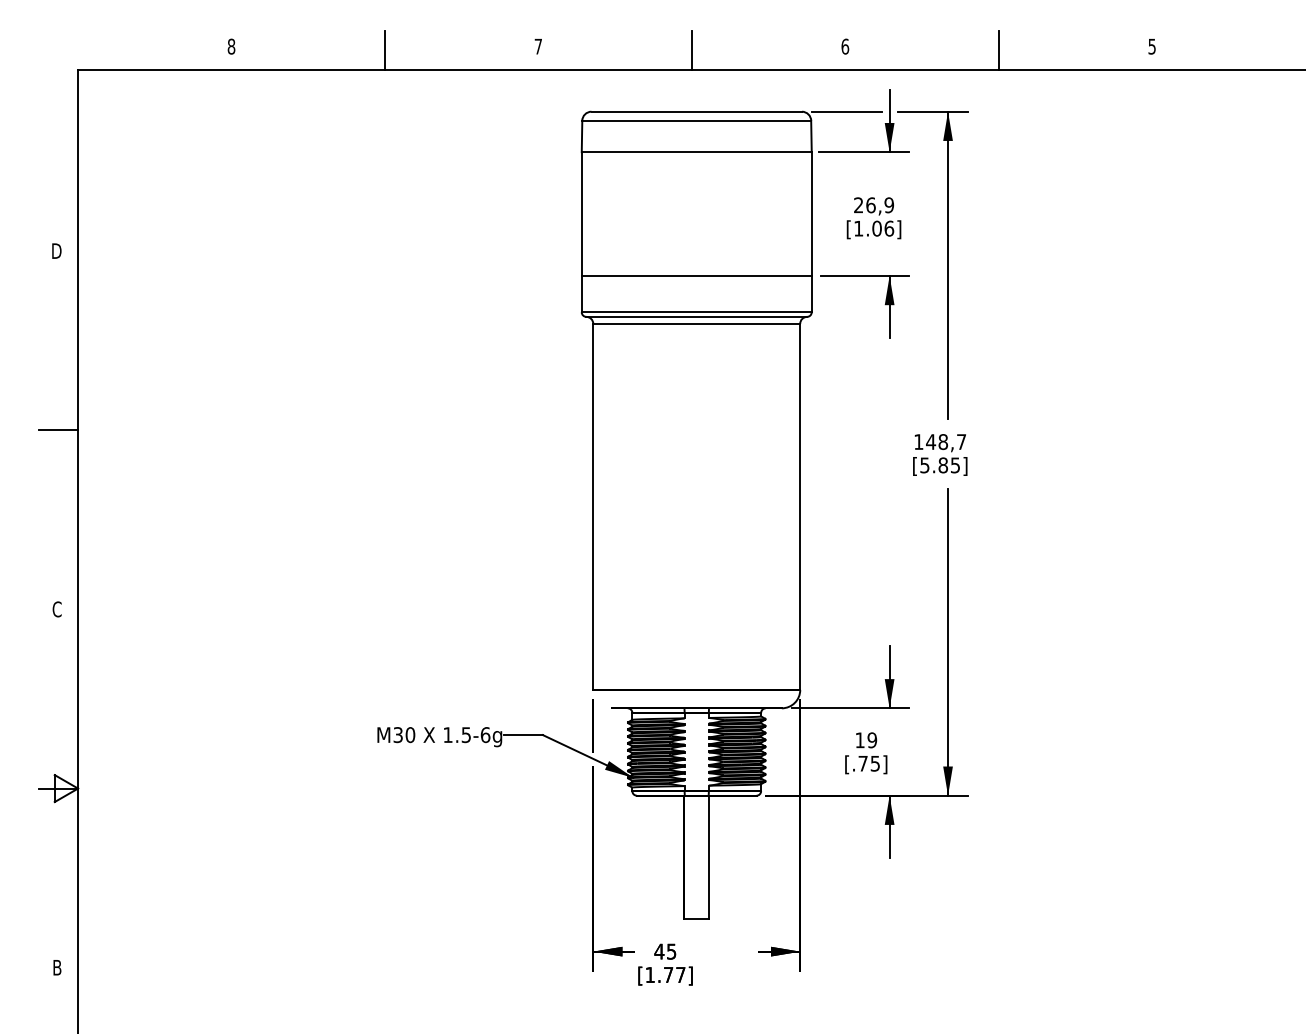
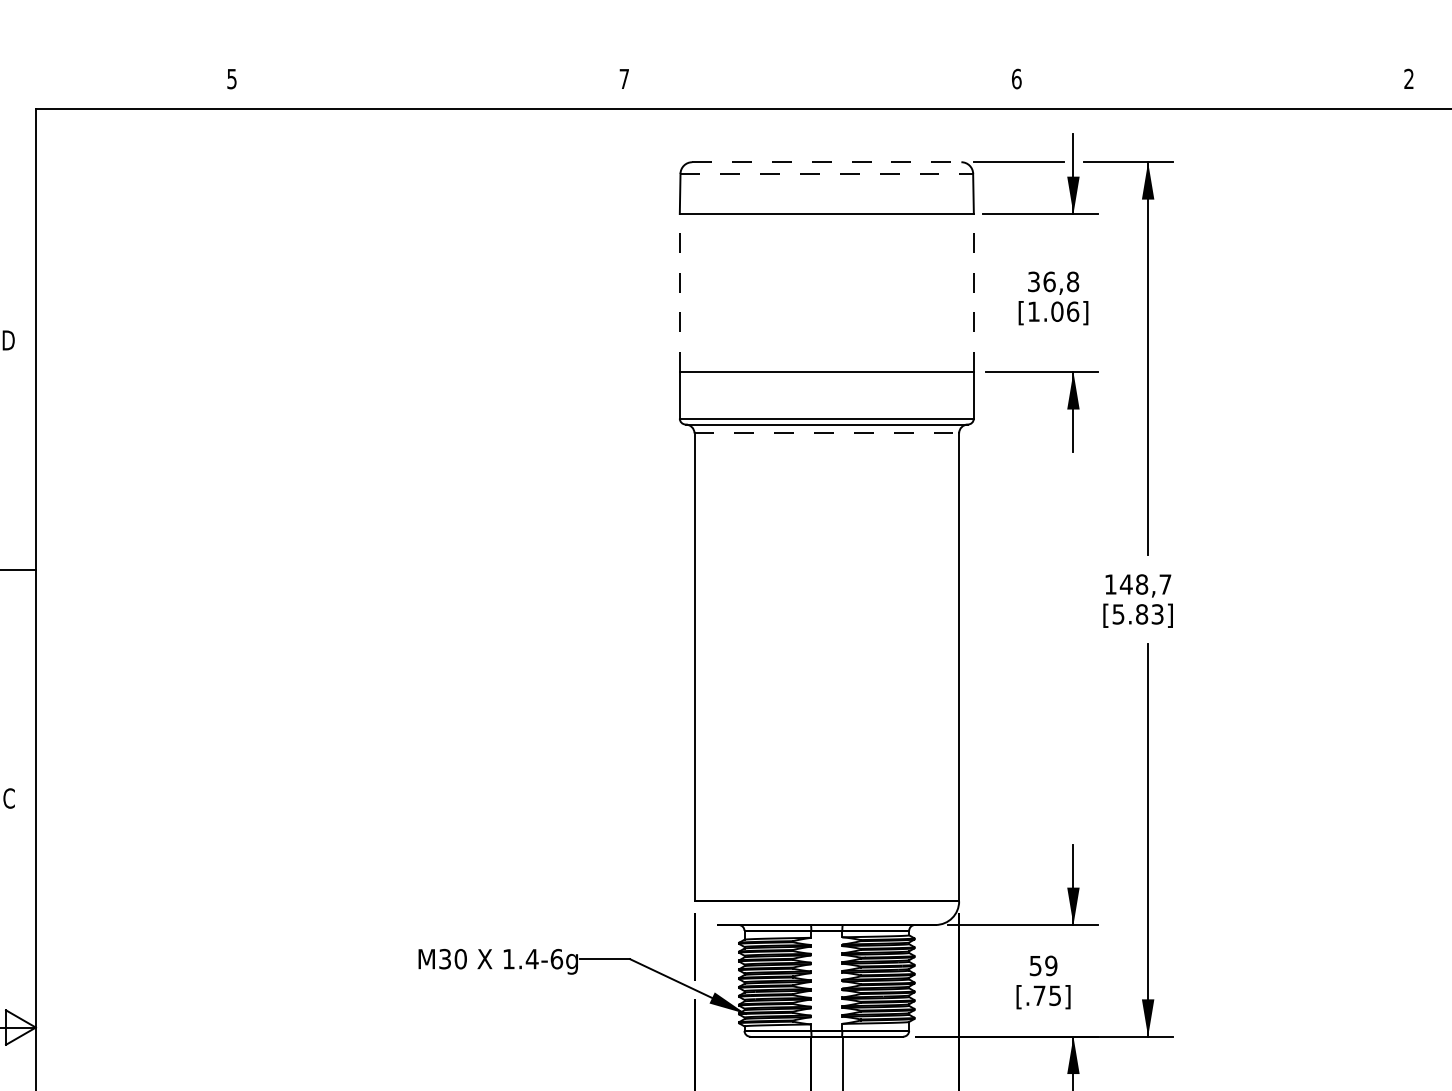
text: (231, 46) -> (232, 78), 8 -> 5
text: (1151, 46) -> (1408, 78), 5 -> 2
line: (385, 50) -> (428, 83), removed
line: (691, 50) -> (820, 83), removed
line: (998, 50) -> (1212, 83), removed
line: (697, 111) -> (827, 161), solid -> dashed
line: (697, 120) -> (827, 173), solid -> dashed
text: (874, 205) -> (1054, 282), 26,9 -> 36,8
line: (581, 214) -> (679, 293), solid -> dashed
line: (811, 214) -> (973, 293), solid -> dashed
line: (697, 323) -> (827, 432), solid -> dashed
text: (955, 464) -> (1157, 613), [5.85] -> [5.83]
text: (466, 735) -> (532, 959), 1.5-6g -> 1.4-6g
text: (859, 740) -> (1034, 966), 19 -> 59

